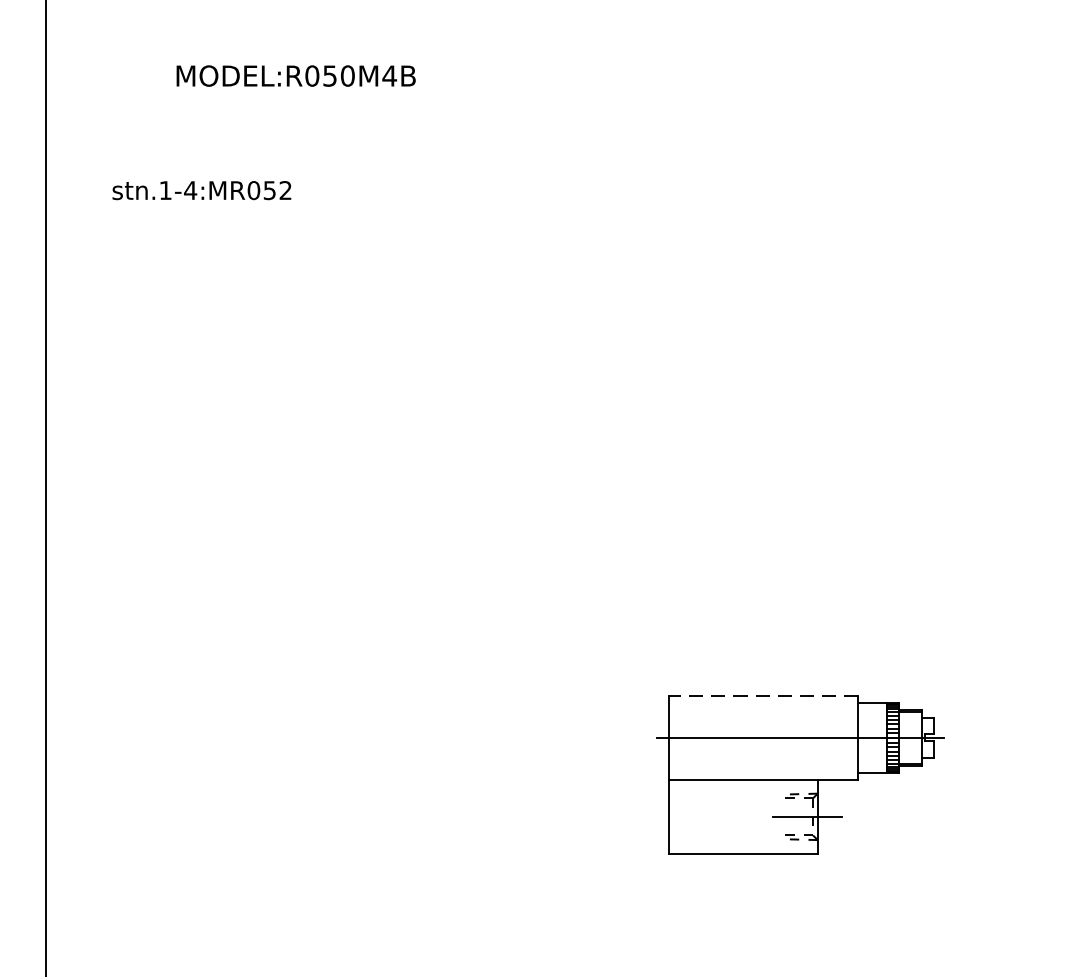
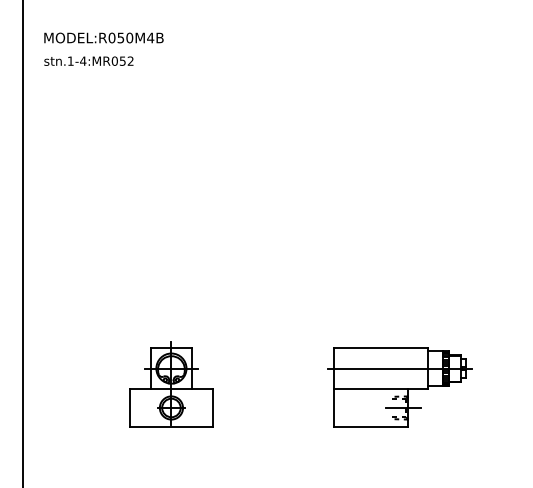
text: (295, 75) -> (103, 37), moved
text: (201, 189) -> (88, 60), moved
line: (761, 695) -> (380, 347), dashed -> solid
part: (343, 769) -> (171, 384), added

